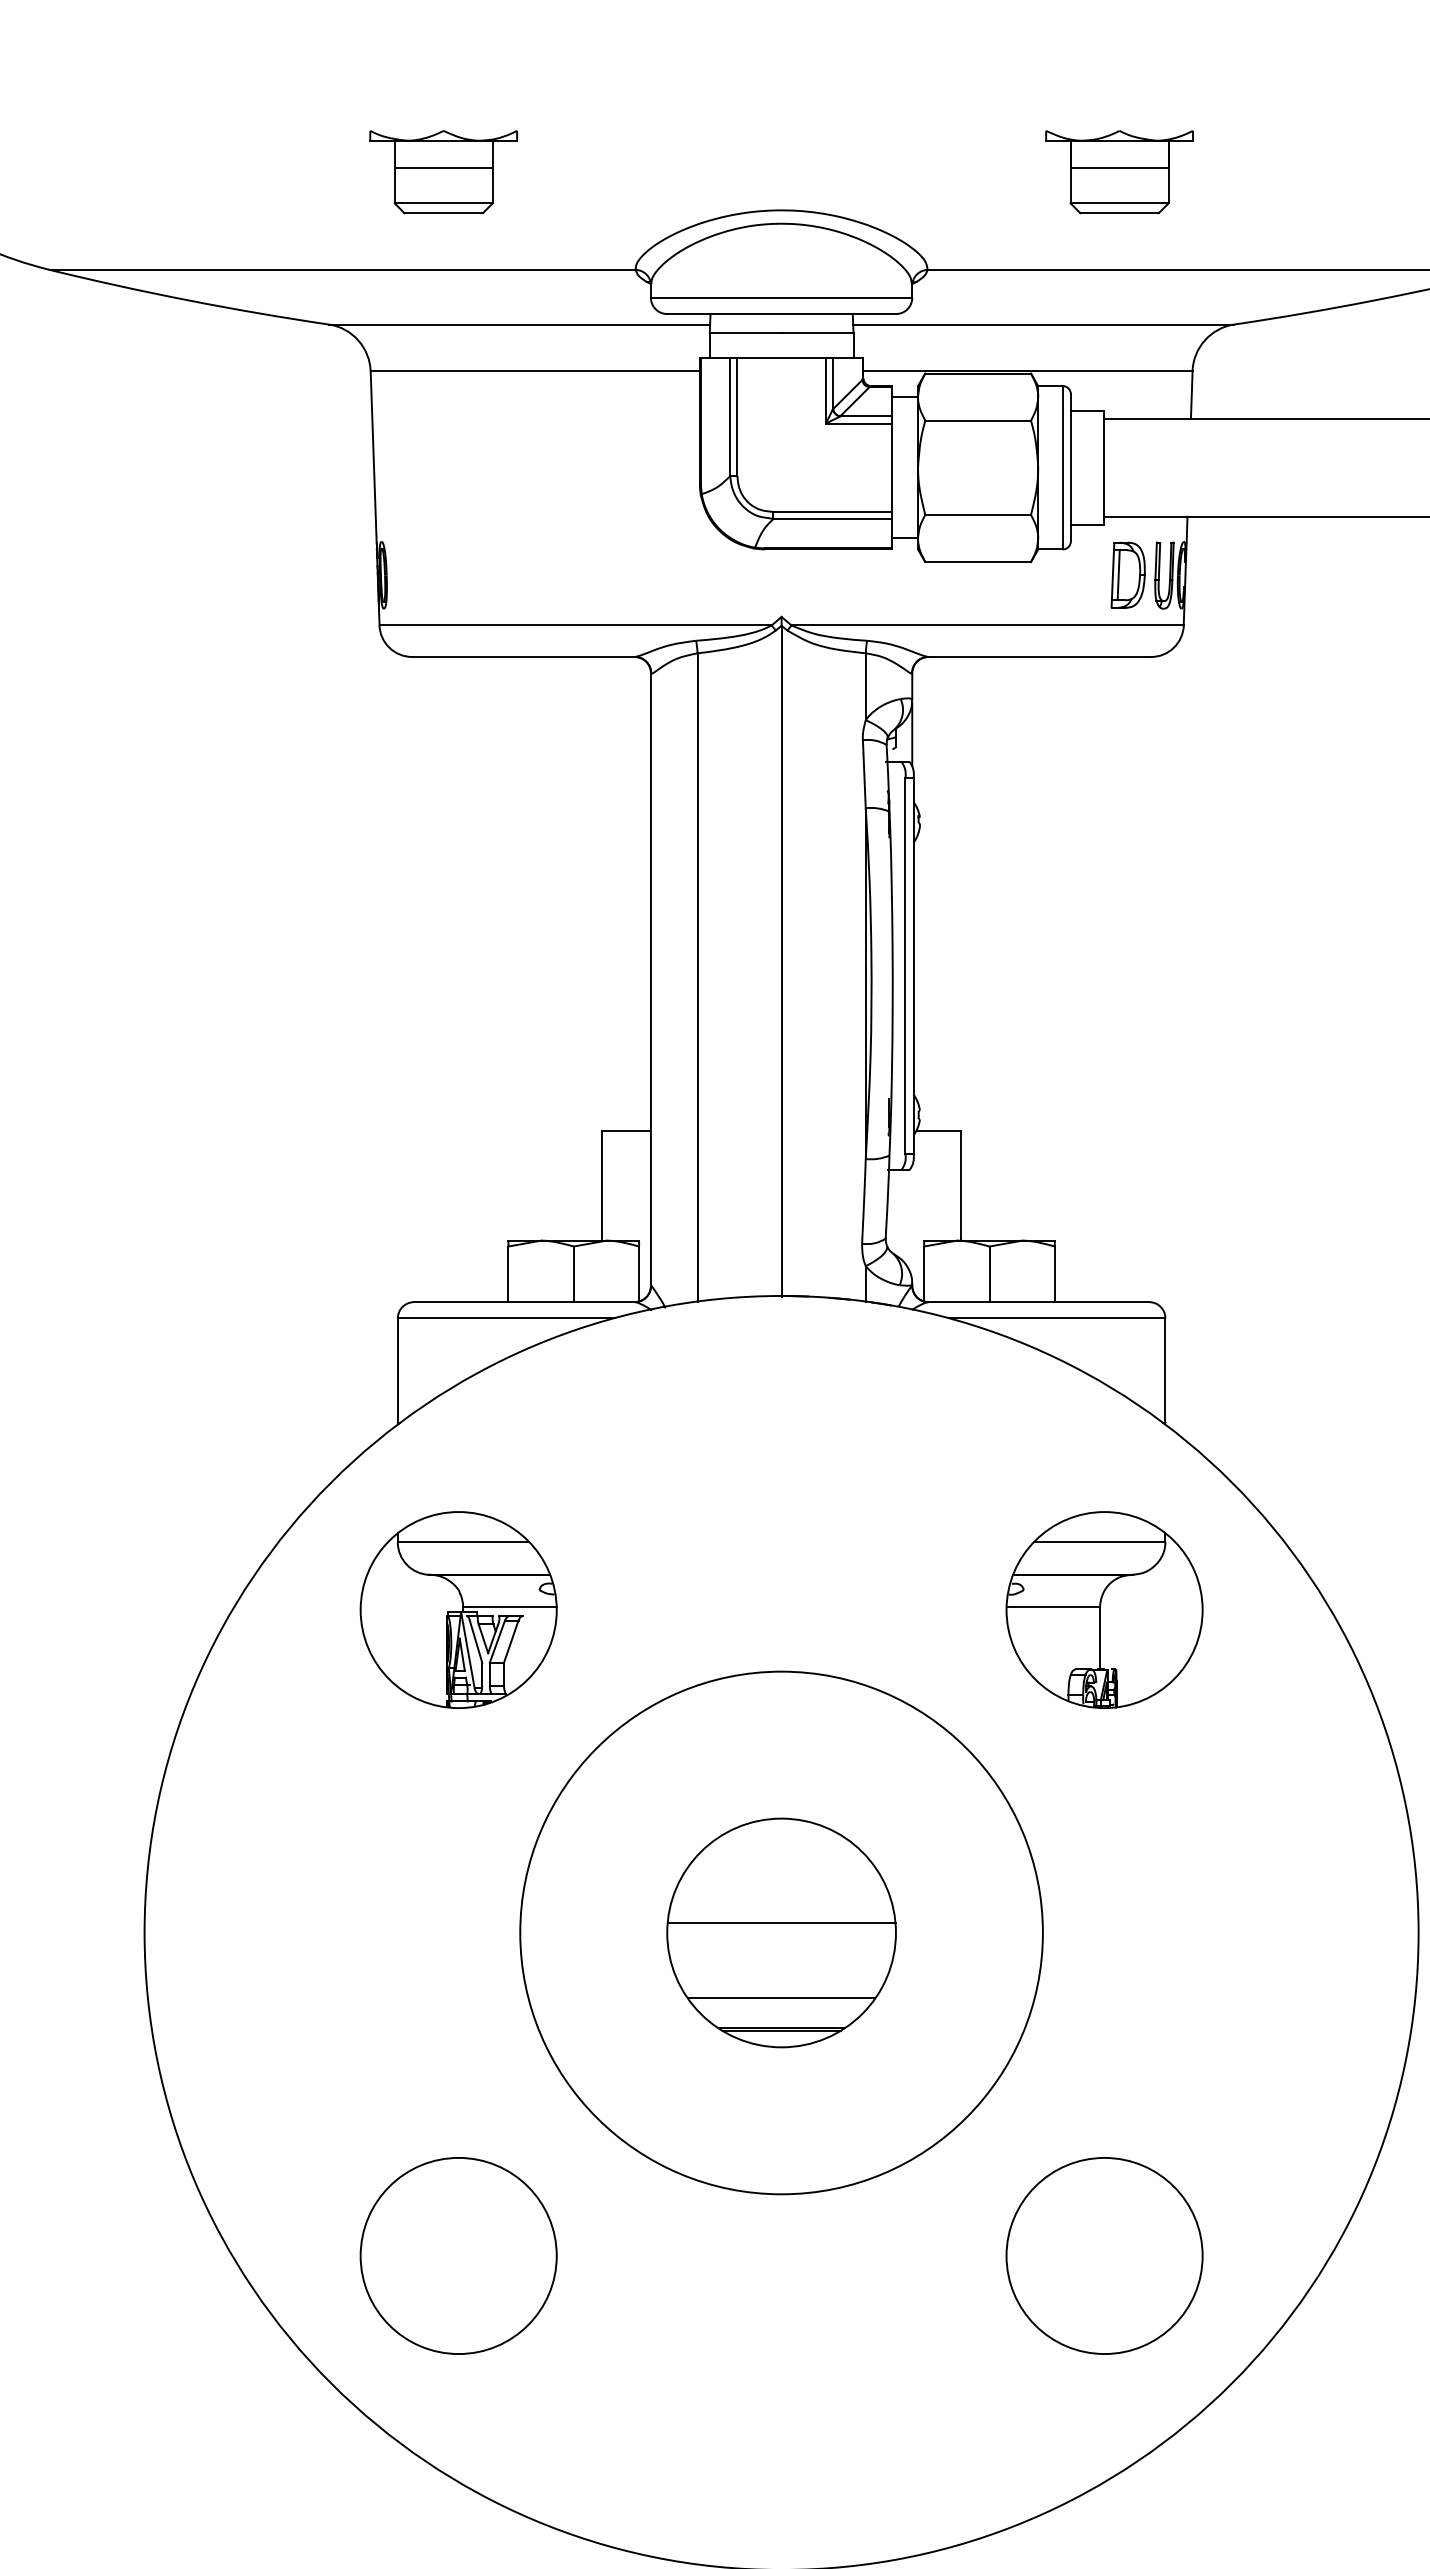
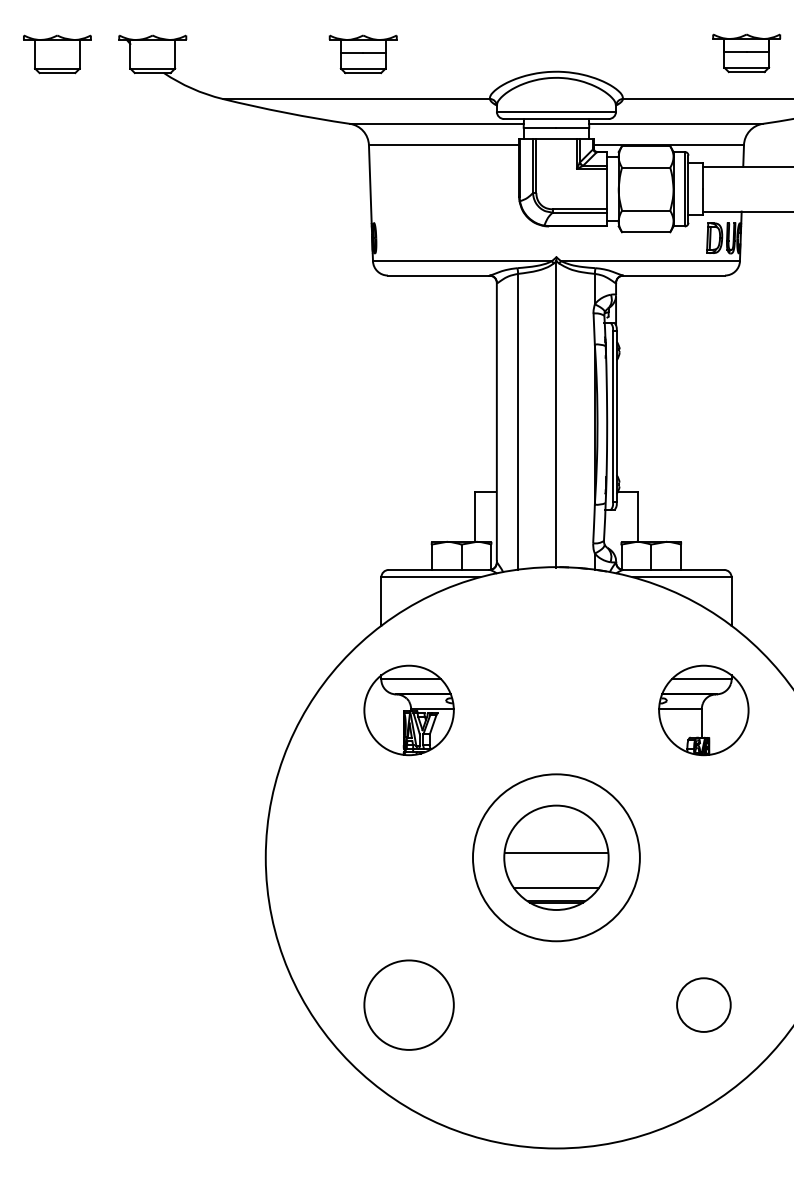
part: (442, 172) -> (362, 54), moved
part: (1119, 172) -> (746, 53), moved
circle: (781, 1932) -> (556, 857), size x0.7
circle: (1103, 2254) -> (703, 1004), size x0.6

